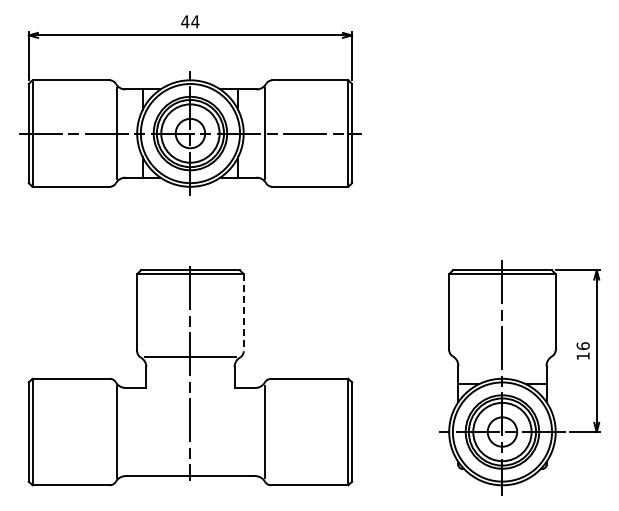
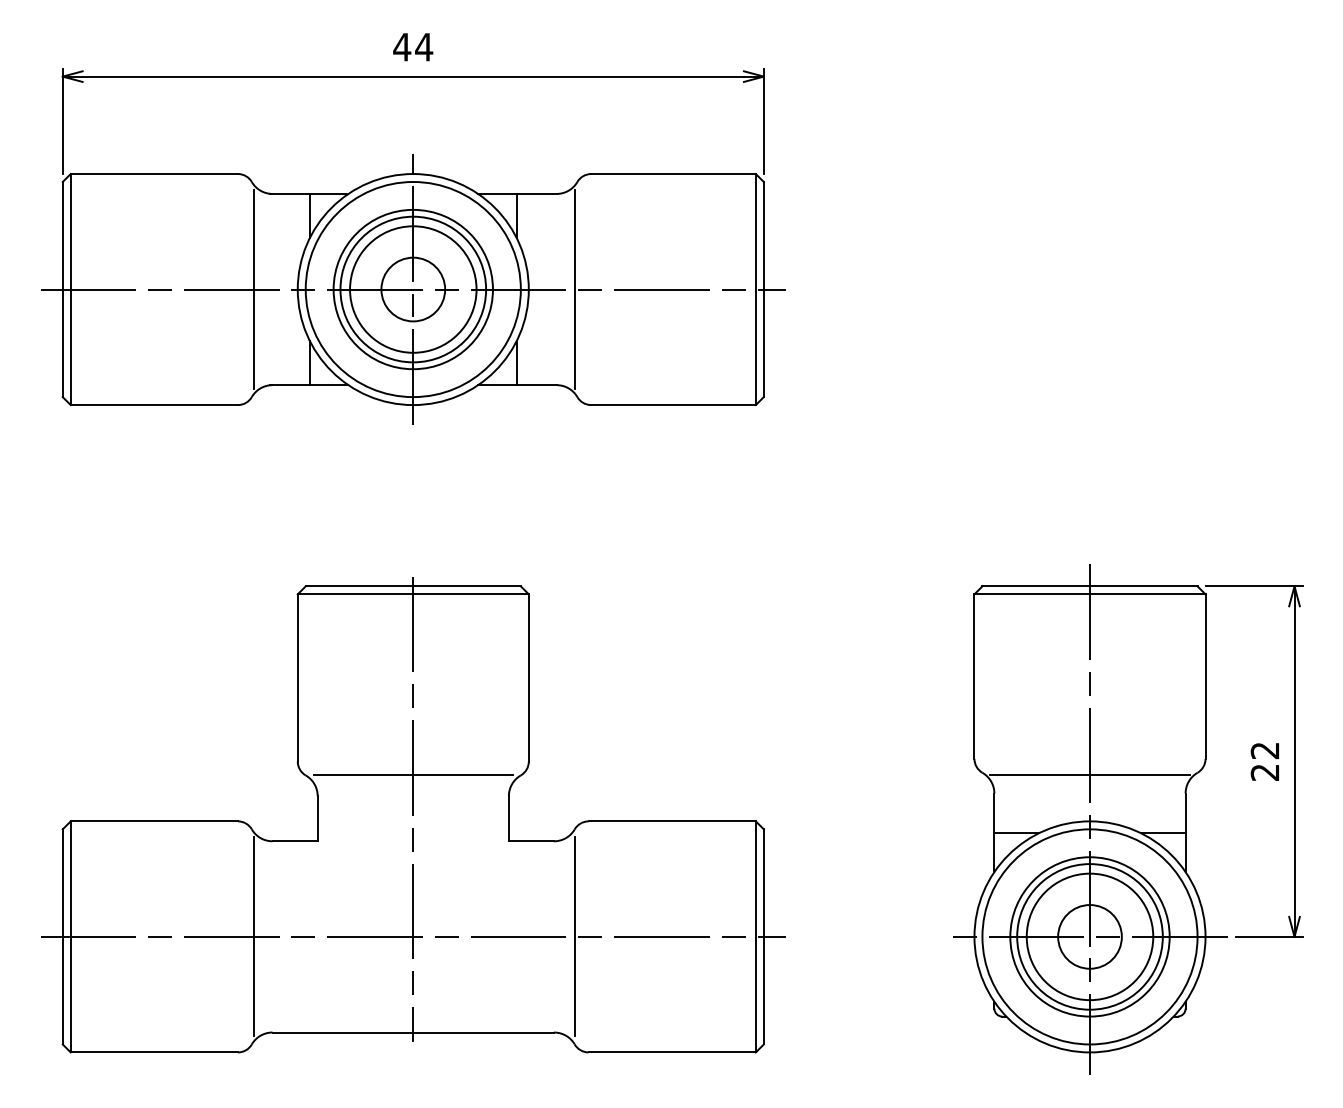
line: (243, 312) -> (528, 677), dashed -> solid
text: (582, 351) -> (1263, 762), 16 -> 22
line: (502, 357) -> (1090, 775), added
line: (190, 432) -> (413, 937), added

